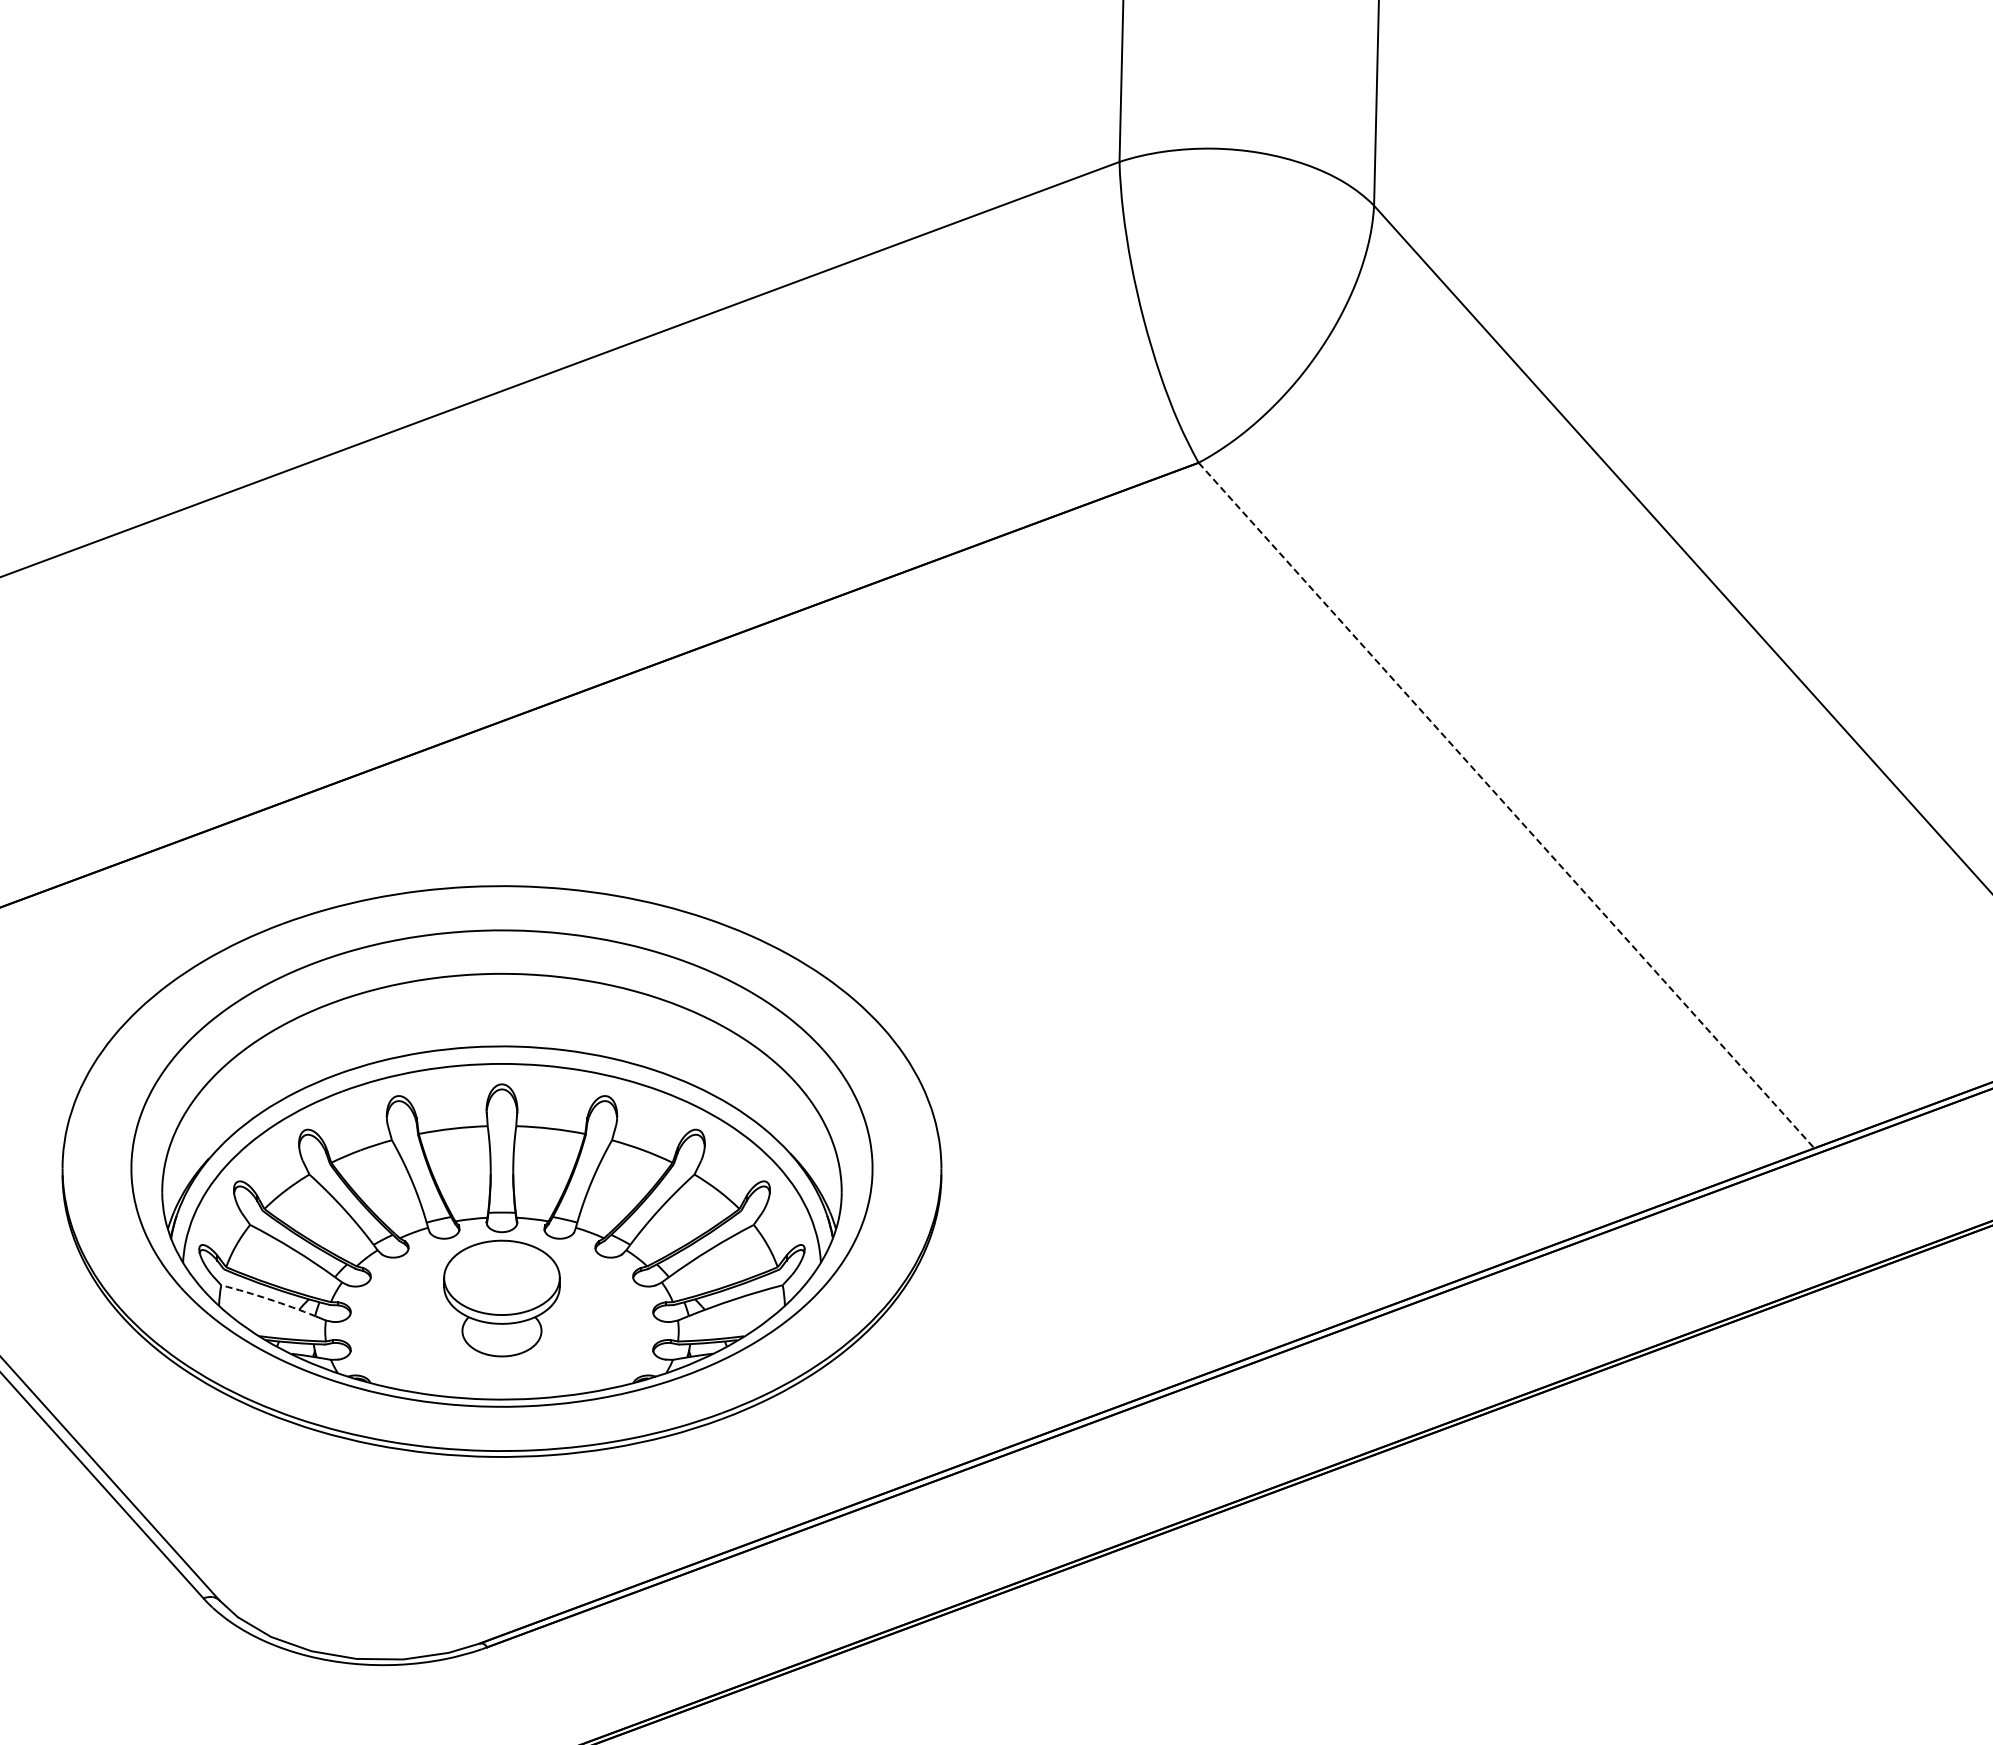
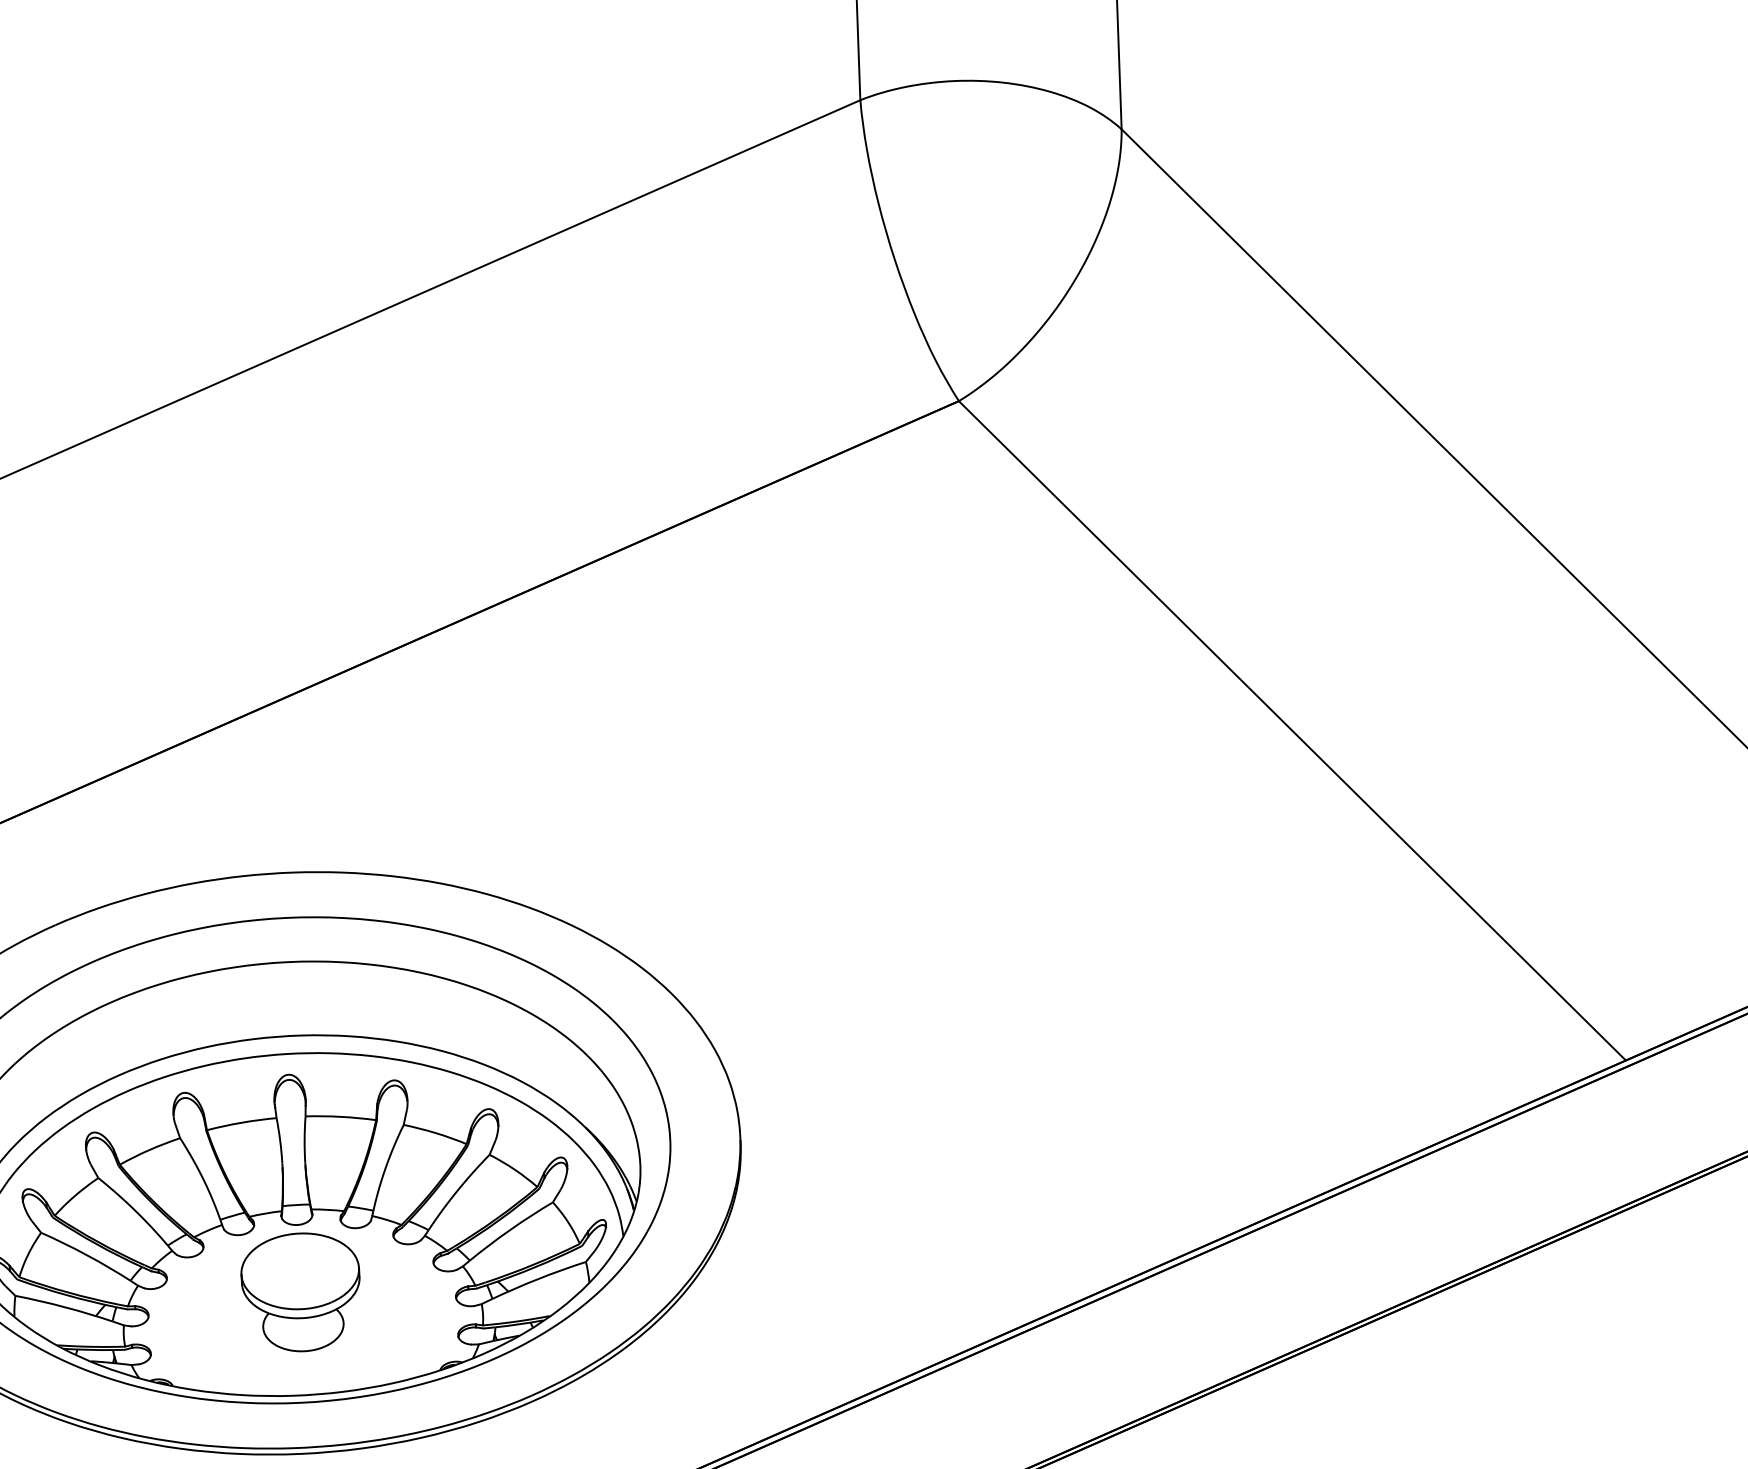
line: (1506, 805) -> (1292, 730), dashed -> solid
arc: (269, 1299) -> (65, 1307), dashed -> solid

